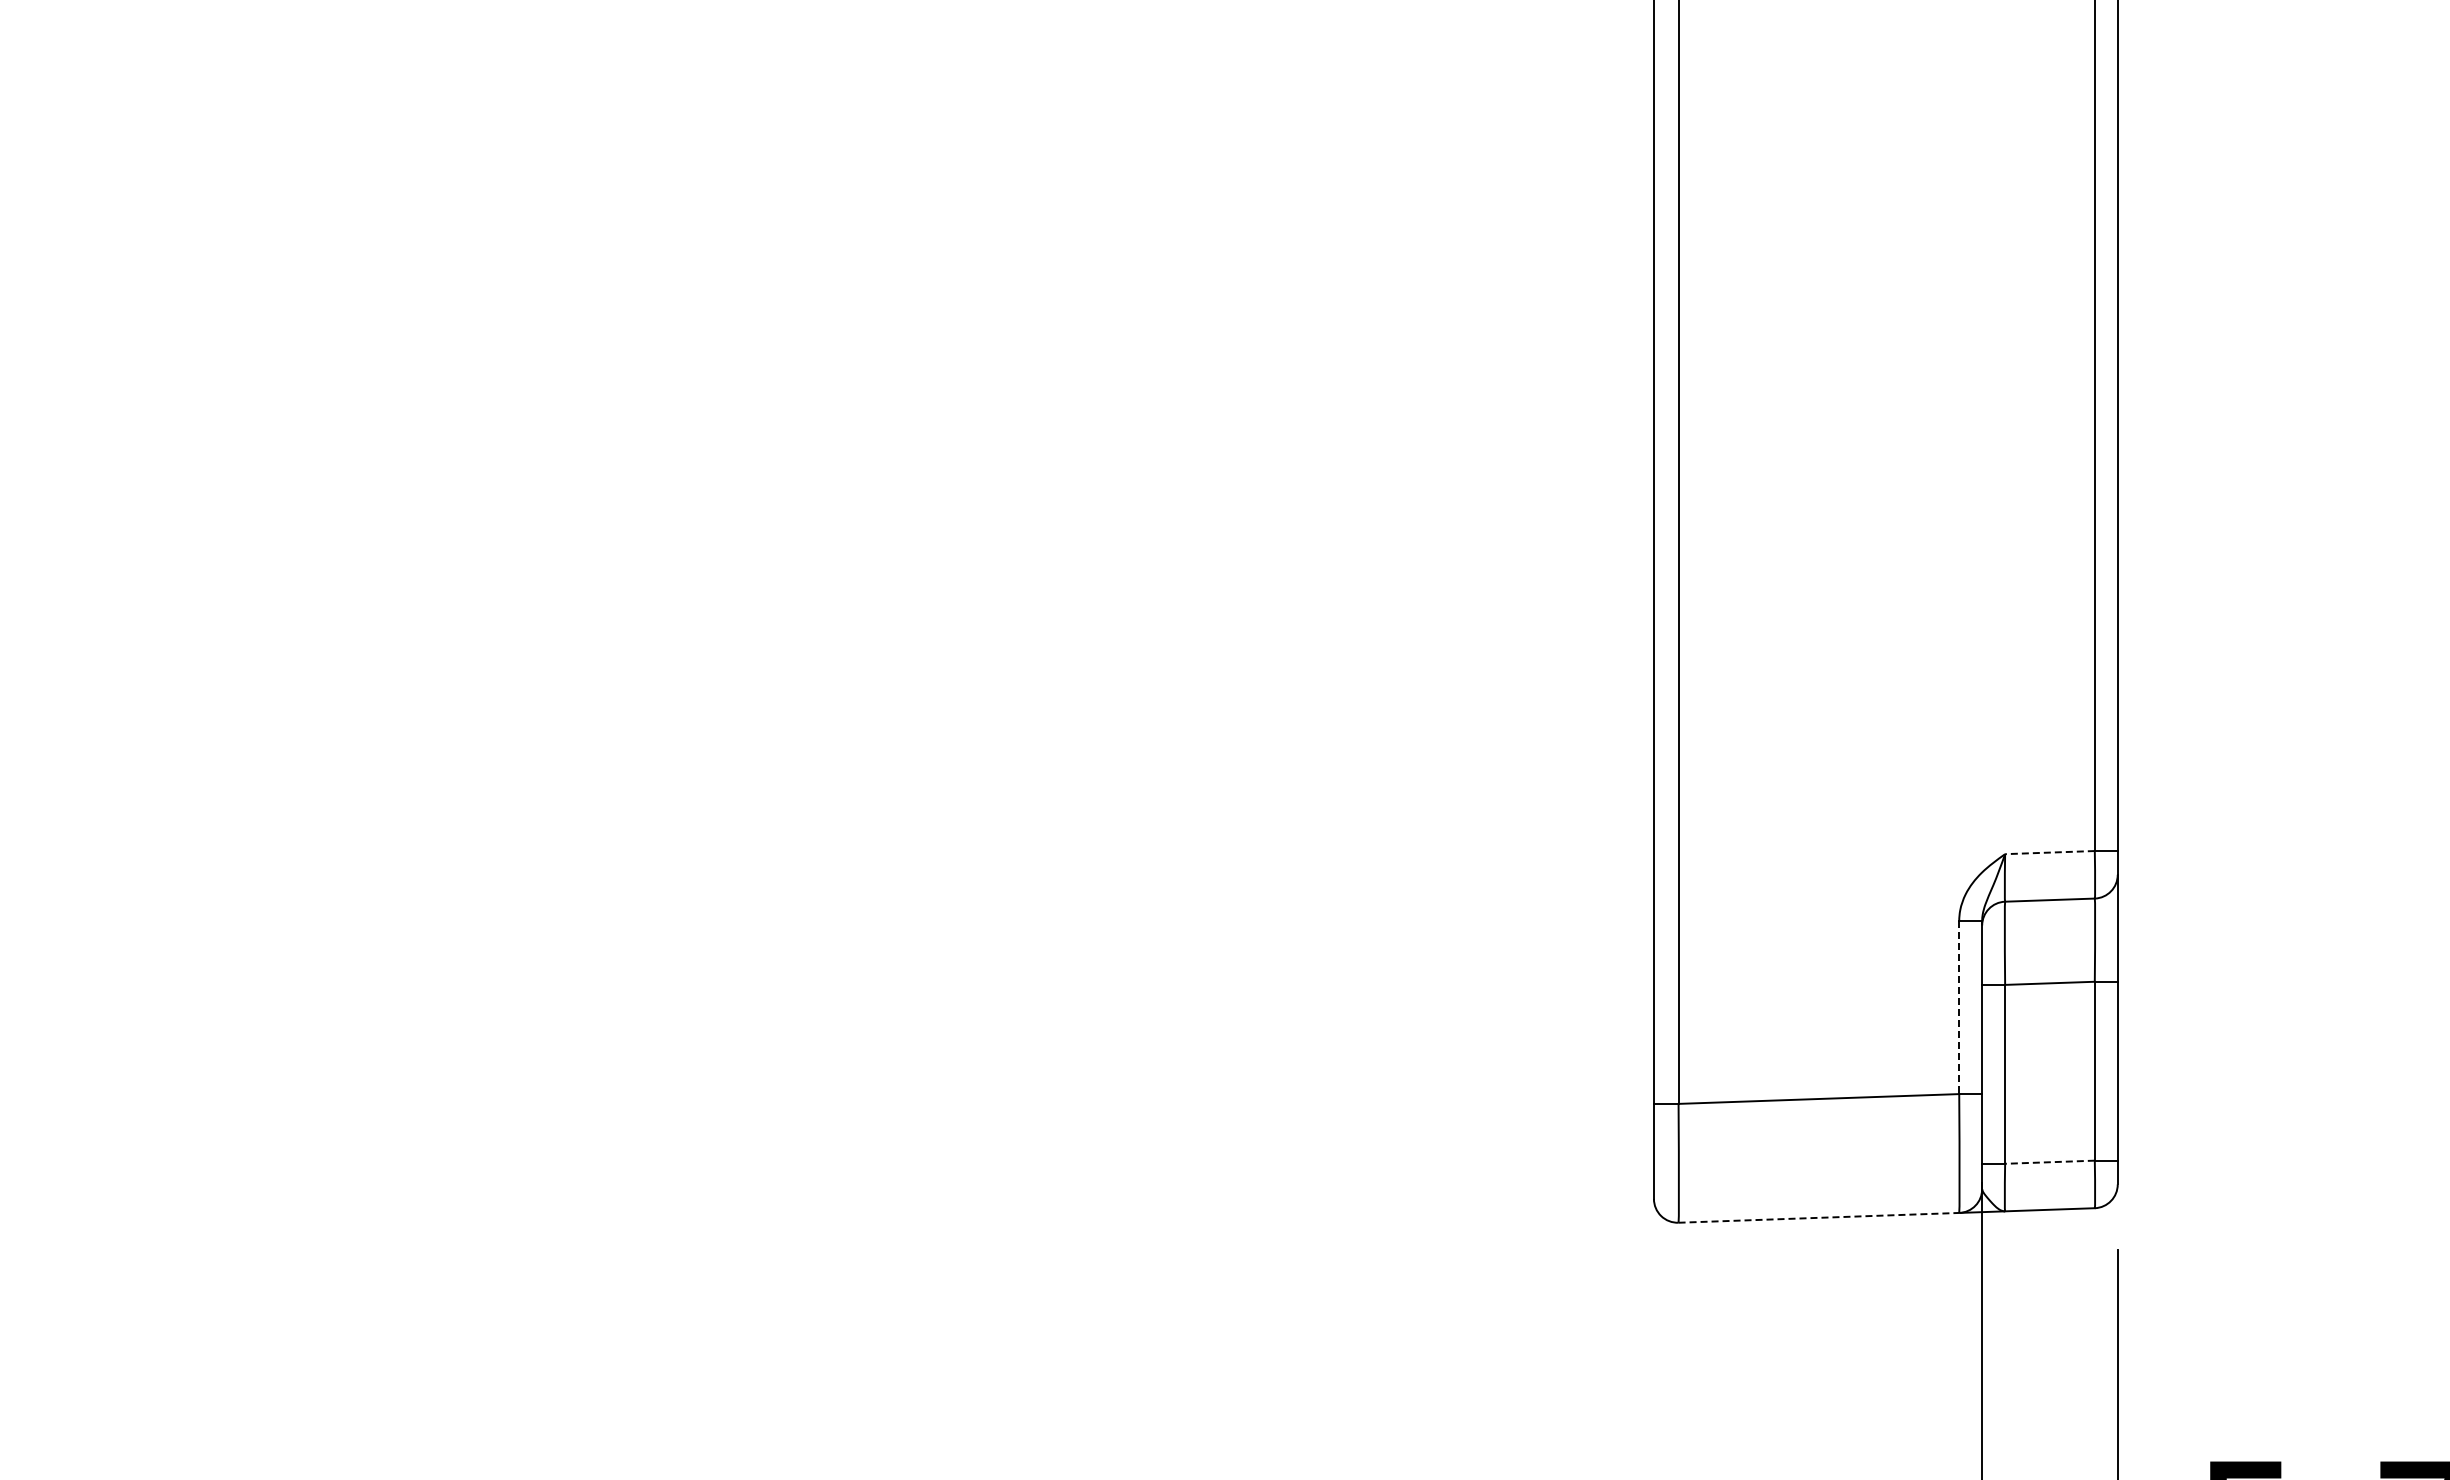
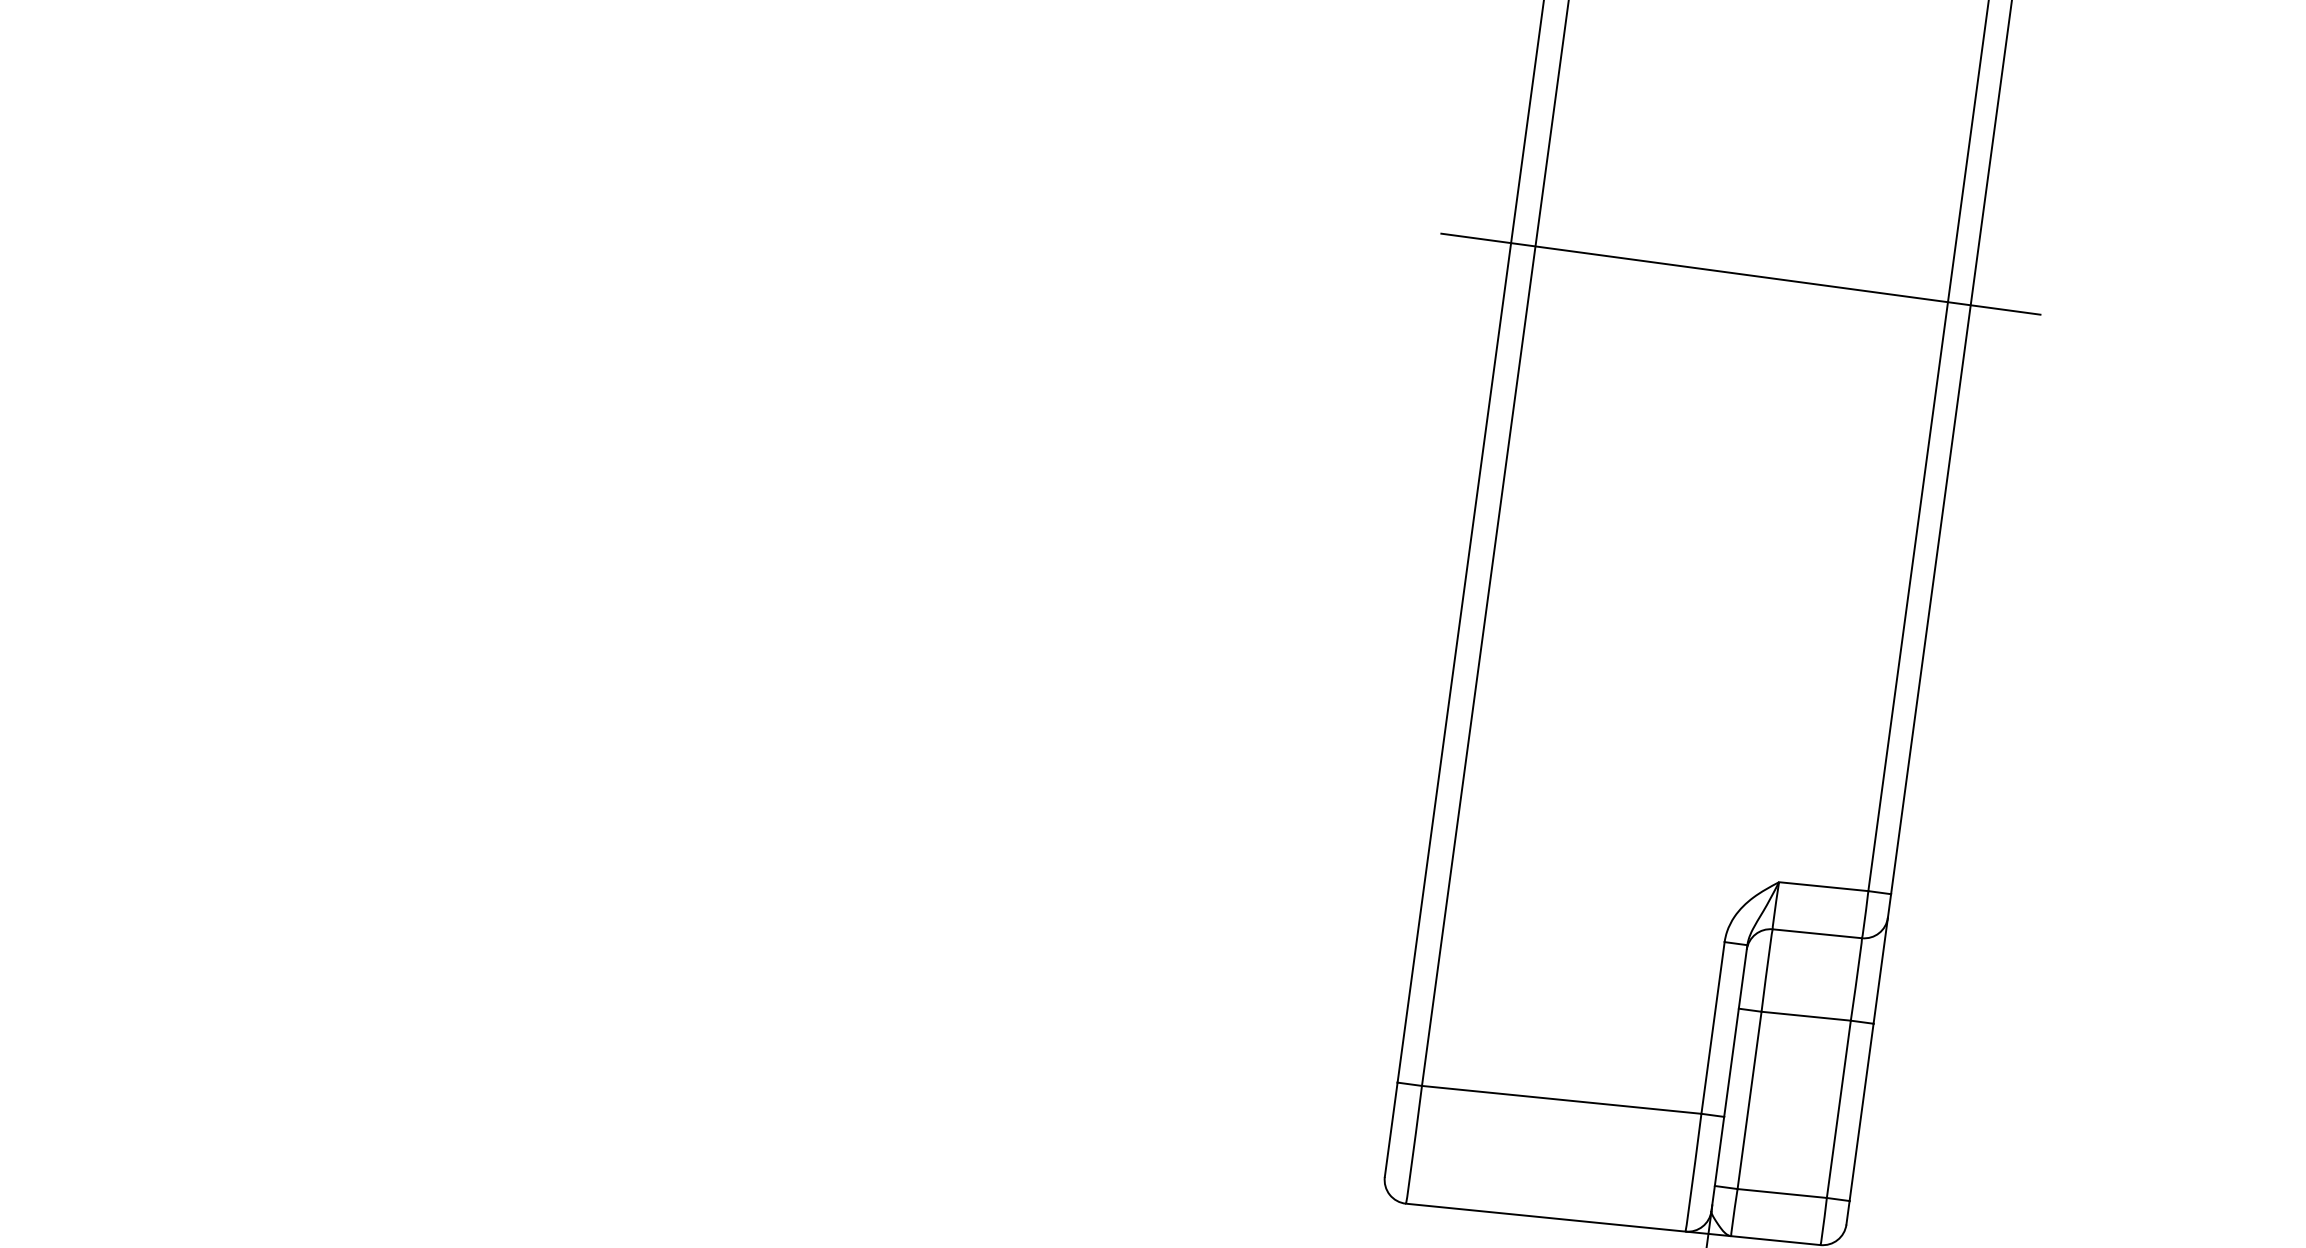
line: (1885, 256) -> (1740, 273), added
line: (2049, 852) -> (1823, 886), dashed -> solid
line: (1959, 1007) -> (1713, 1028), dashed -> solid
line: (2049, 1162) -> (1781, 1193), dashed -> solid
line: (1819, 1217) -> (1546, 1217), dashed -> solid

